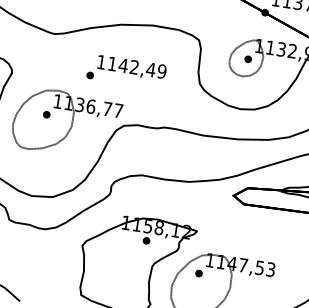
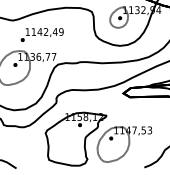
text: (125, 70) -> (41, 34), moved

